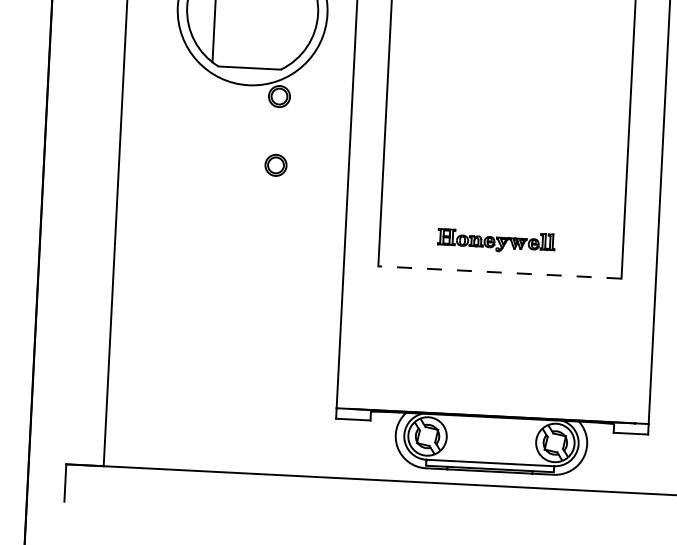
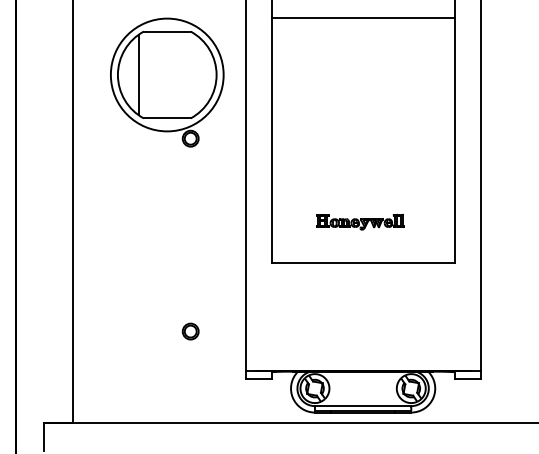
part: (275, 165) -> (190, 331), moved
part: (496, 240) -> (360, 221), moved
line: (500, 272) -> (363, 262), dashed -> solid

